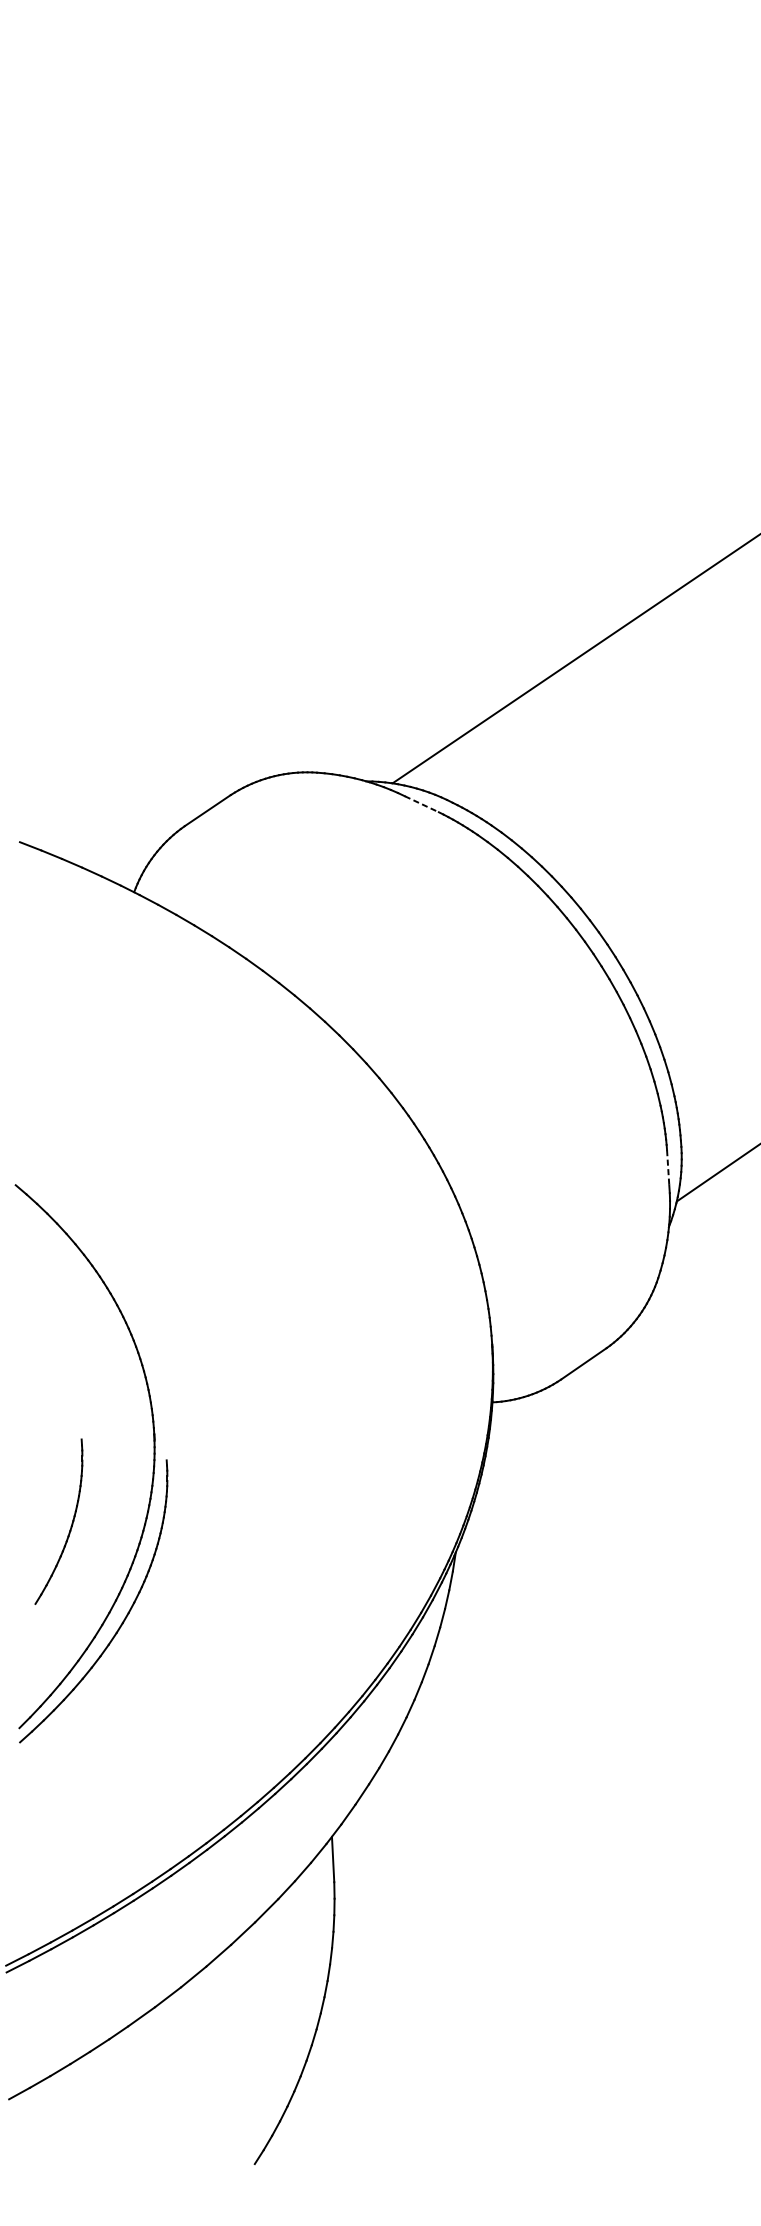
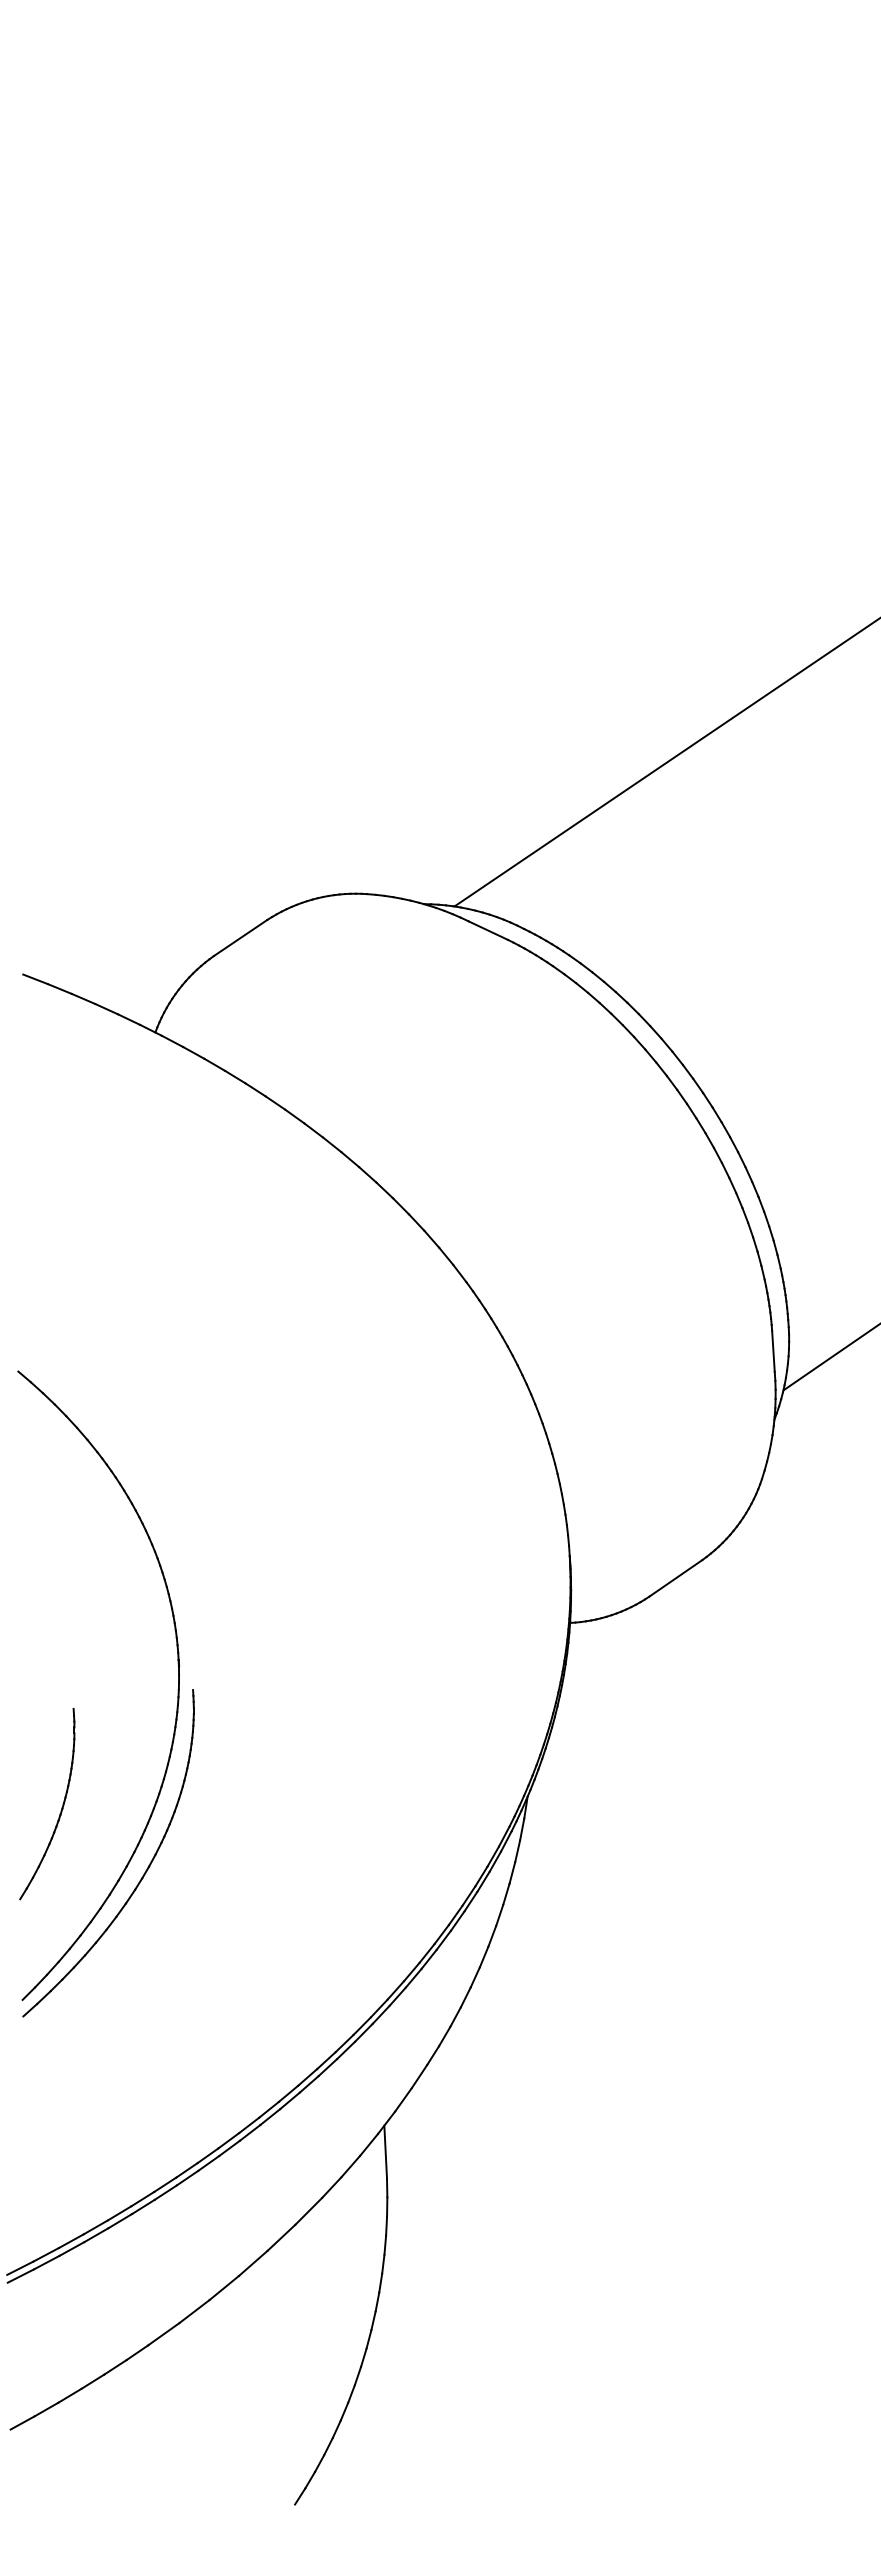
line: (421, 804) -> (488, 930), dashed -> solid
line: (668, 1167) -> (773, 1351), dashed -> solid
part: (71, 1524) -> (61, 1807), moved

